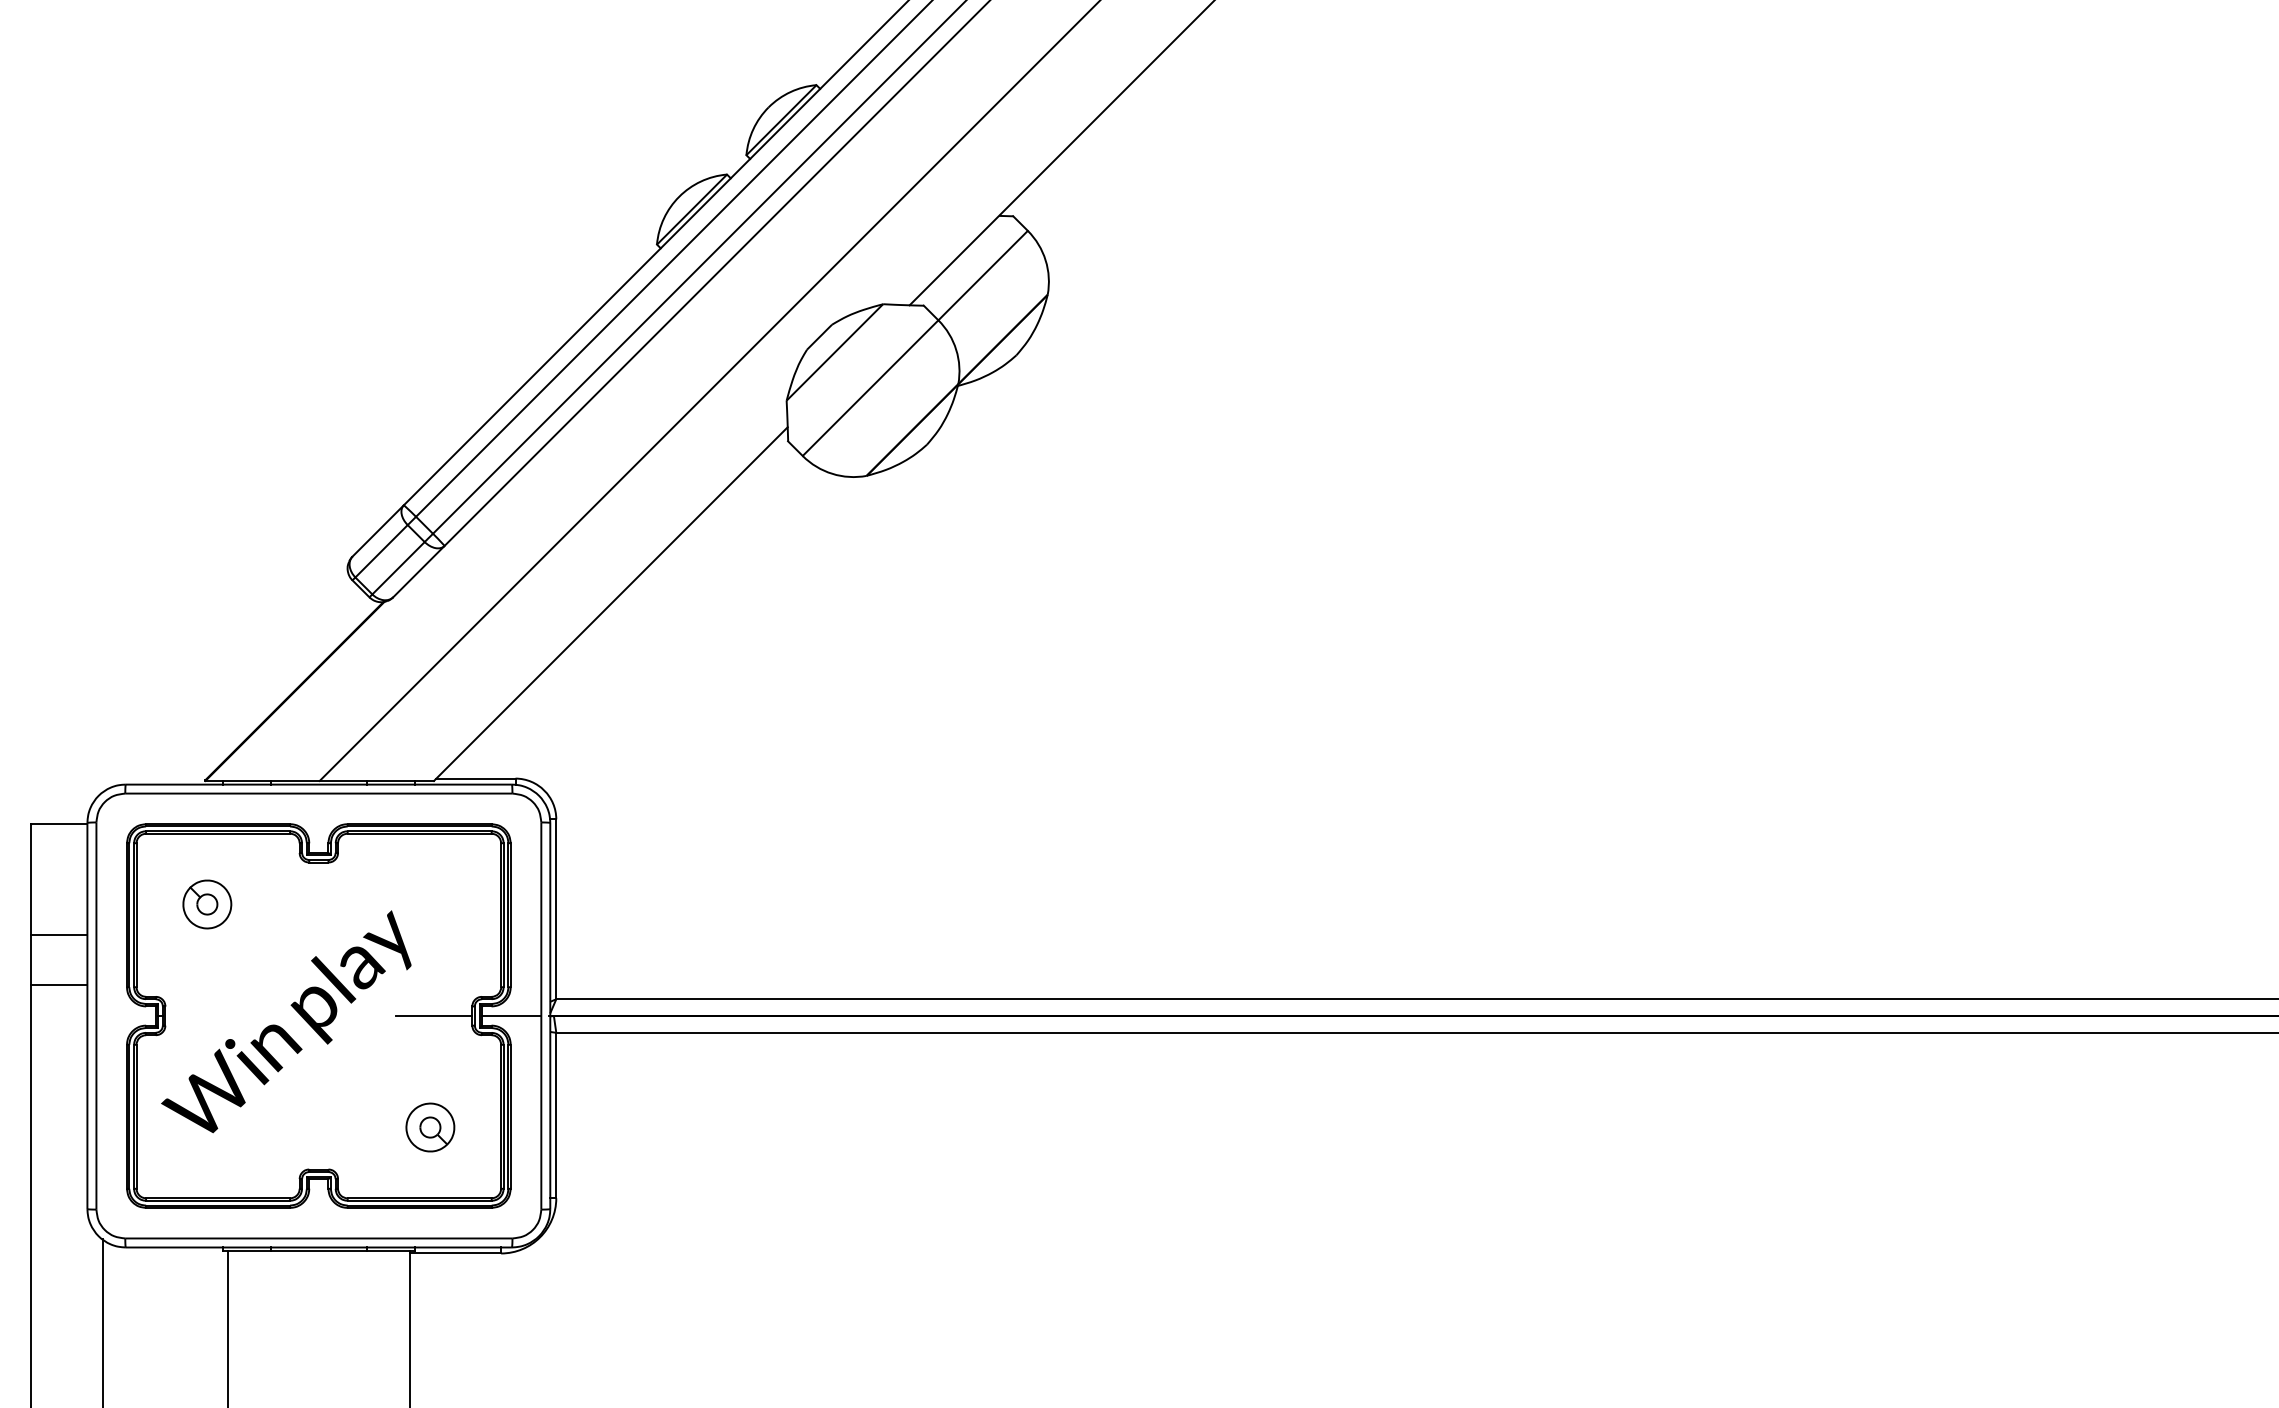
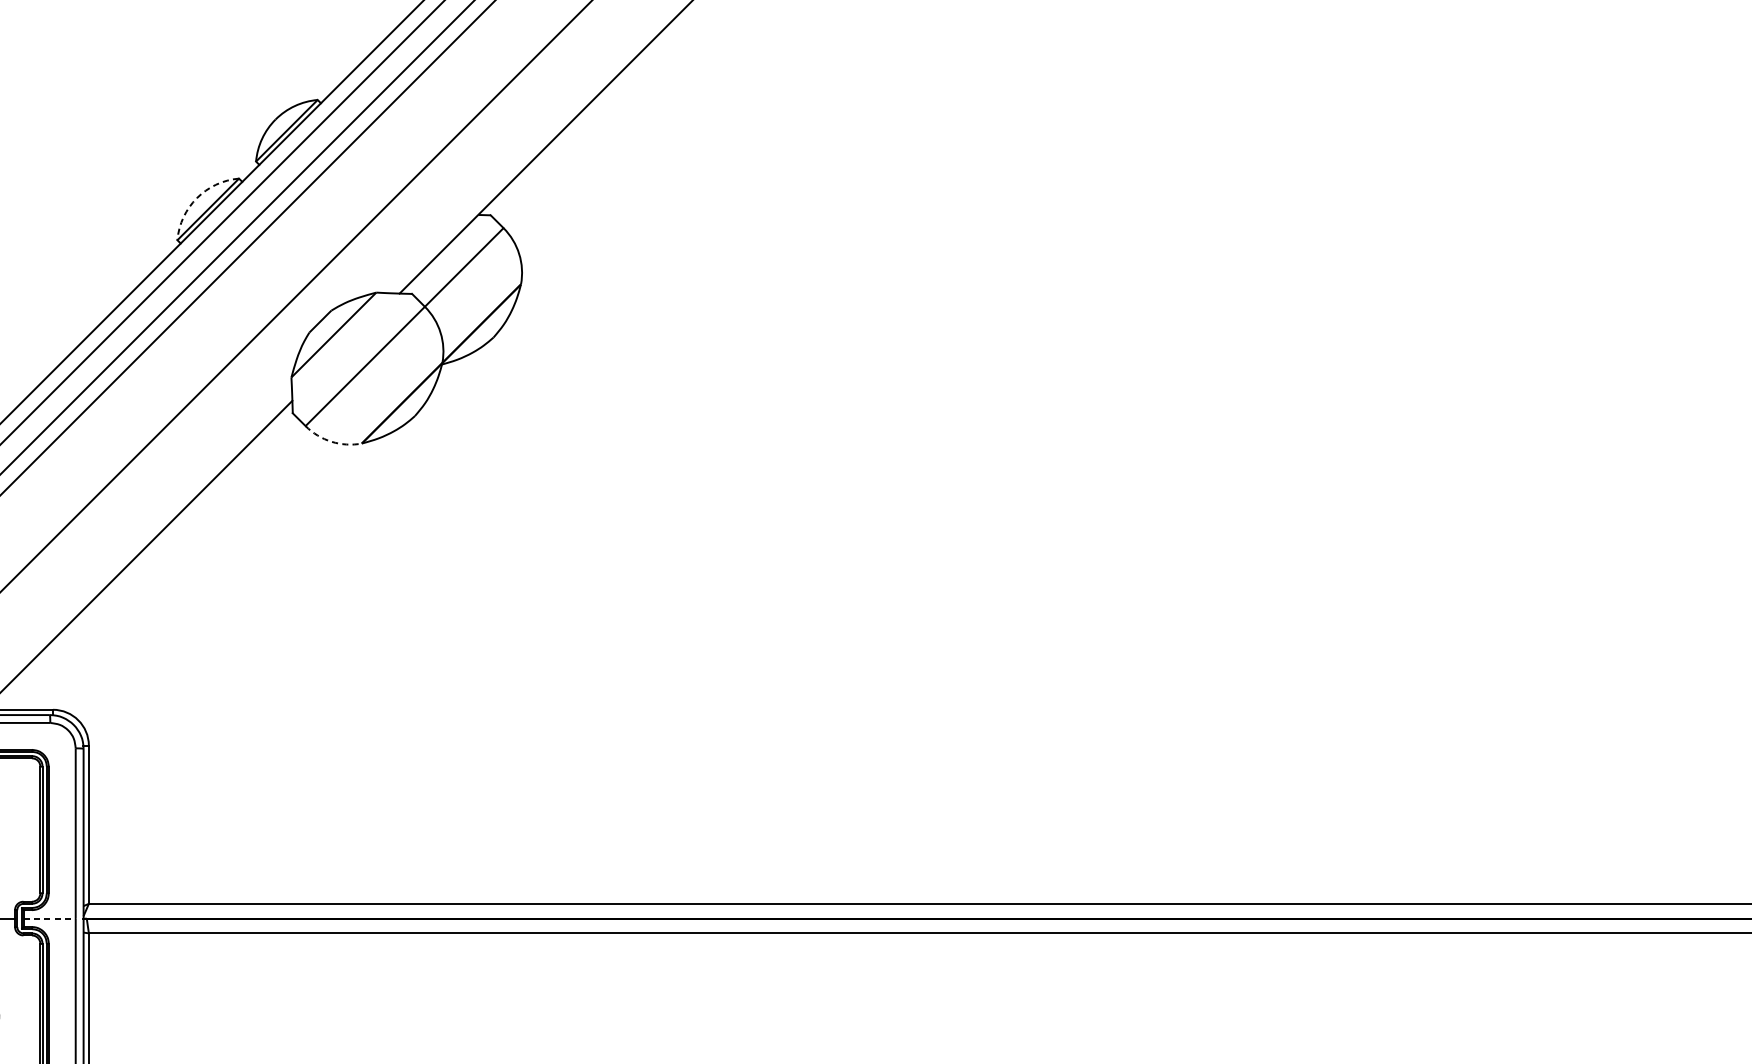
arc: (679, 196) -> (197, 197), solid -> dashed
arc: (832, 473) -> (331, 441), solid -> dashed
line: (511, 1016) -> (49, 919), solid -> dashed

